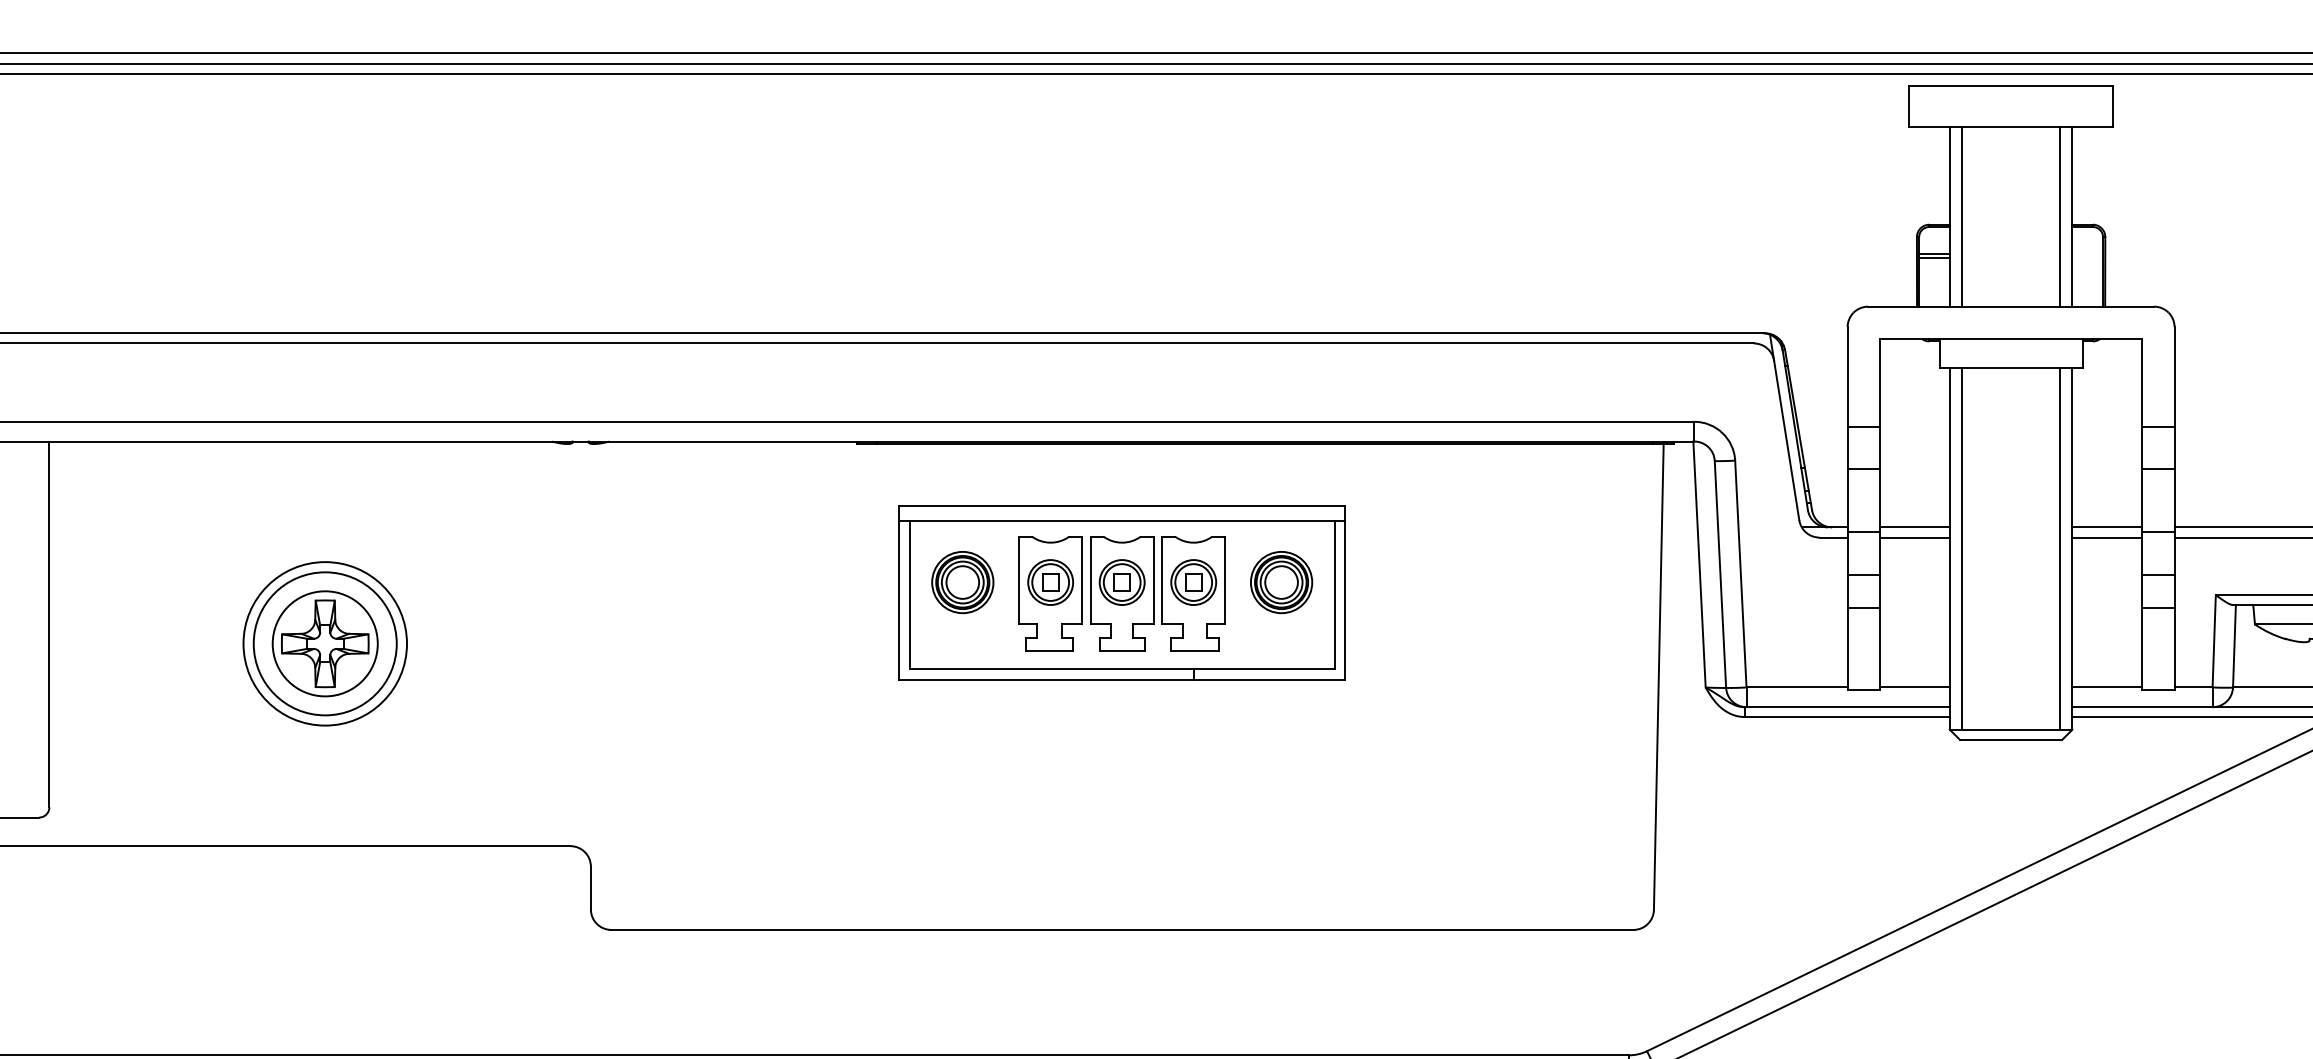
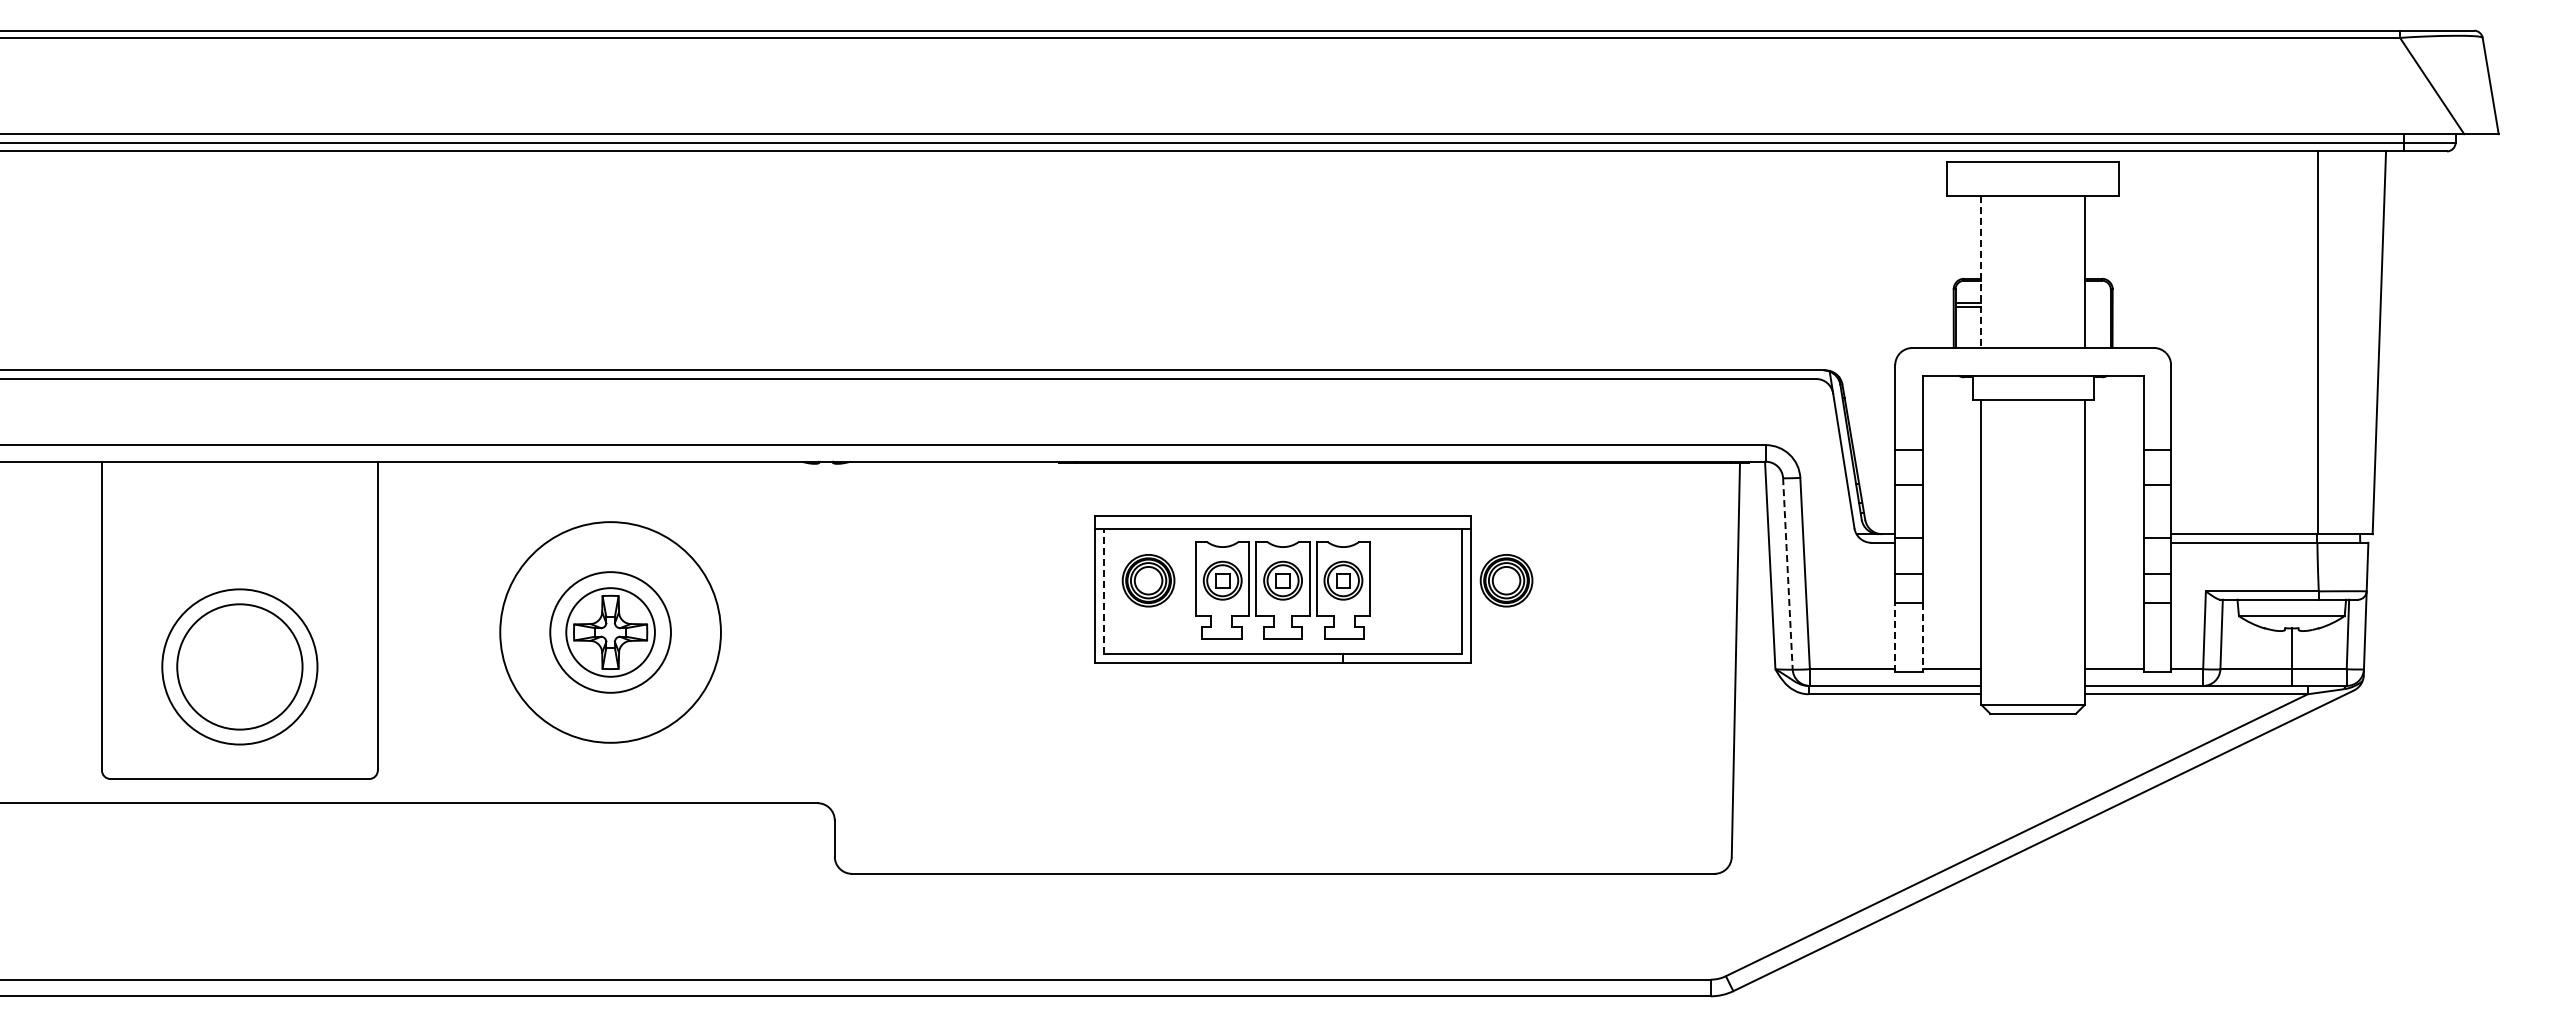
line: (1961, 216) -> (1991, 271), removed
line: (2060, 216) -> (2074, 271), removed
line: (1949, 217) -> (1981, 272), solid -> dashed
line: (1914, 527) -> (1951, 534), removed
line: (2106, 527) -> (2113, 534), removed
line: (1914, 537) -> (1951, 542), removed
line: (2106, 537) -> (2113, 542), removed
line: (1961, 547) -> (1991, 551), removed
line: (2060, 547) -> (2074, 551), removed
line: (1719, 573) -> (1787, 573), solid -> dashed
part: (1281, 582) -> (1506, 580), moved
line: (909, 595) -> (1103, 591), solid -> dashed
circle: (325, 643) -> (610, 632), size x1.6
line: (1847, 648) -> (1895, 636), solid -> dashed
line: (1879, 649) -> (1922, 637), solid -> dashed

